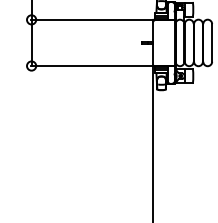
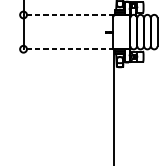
line: (91, 19) -> (68, 14), solid -> dashed
line: (91, 66) -> (68, 49), solid -> dashed

